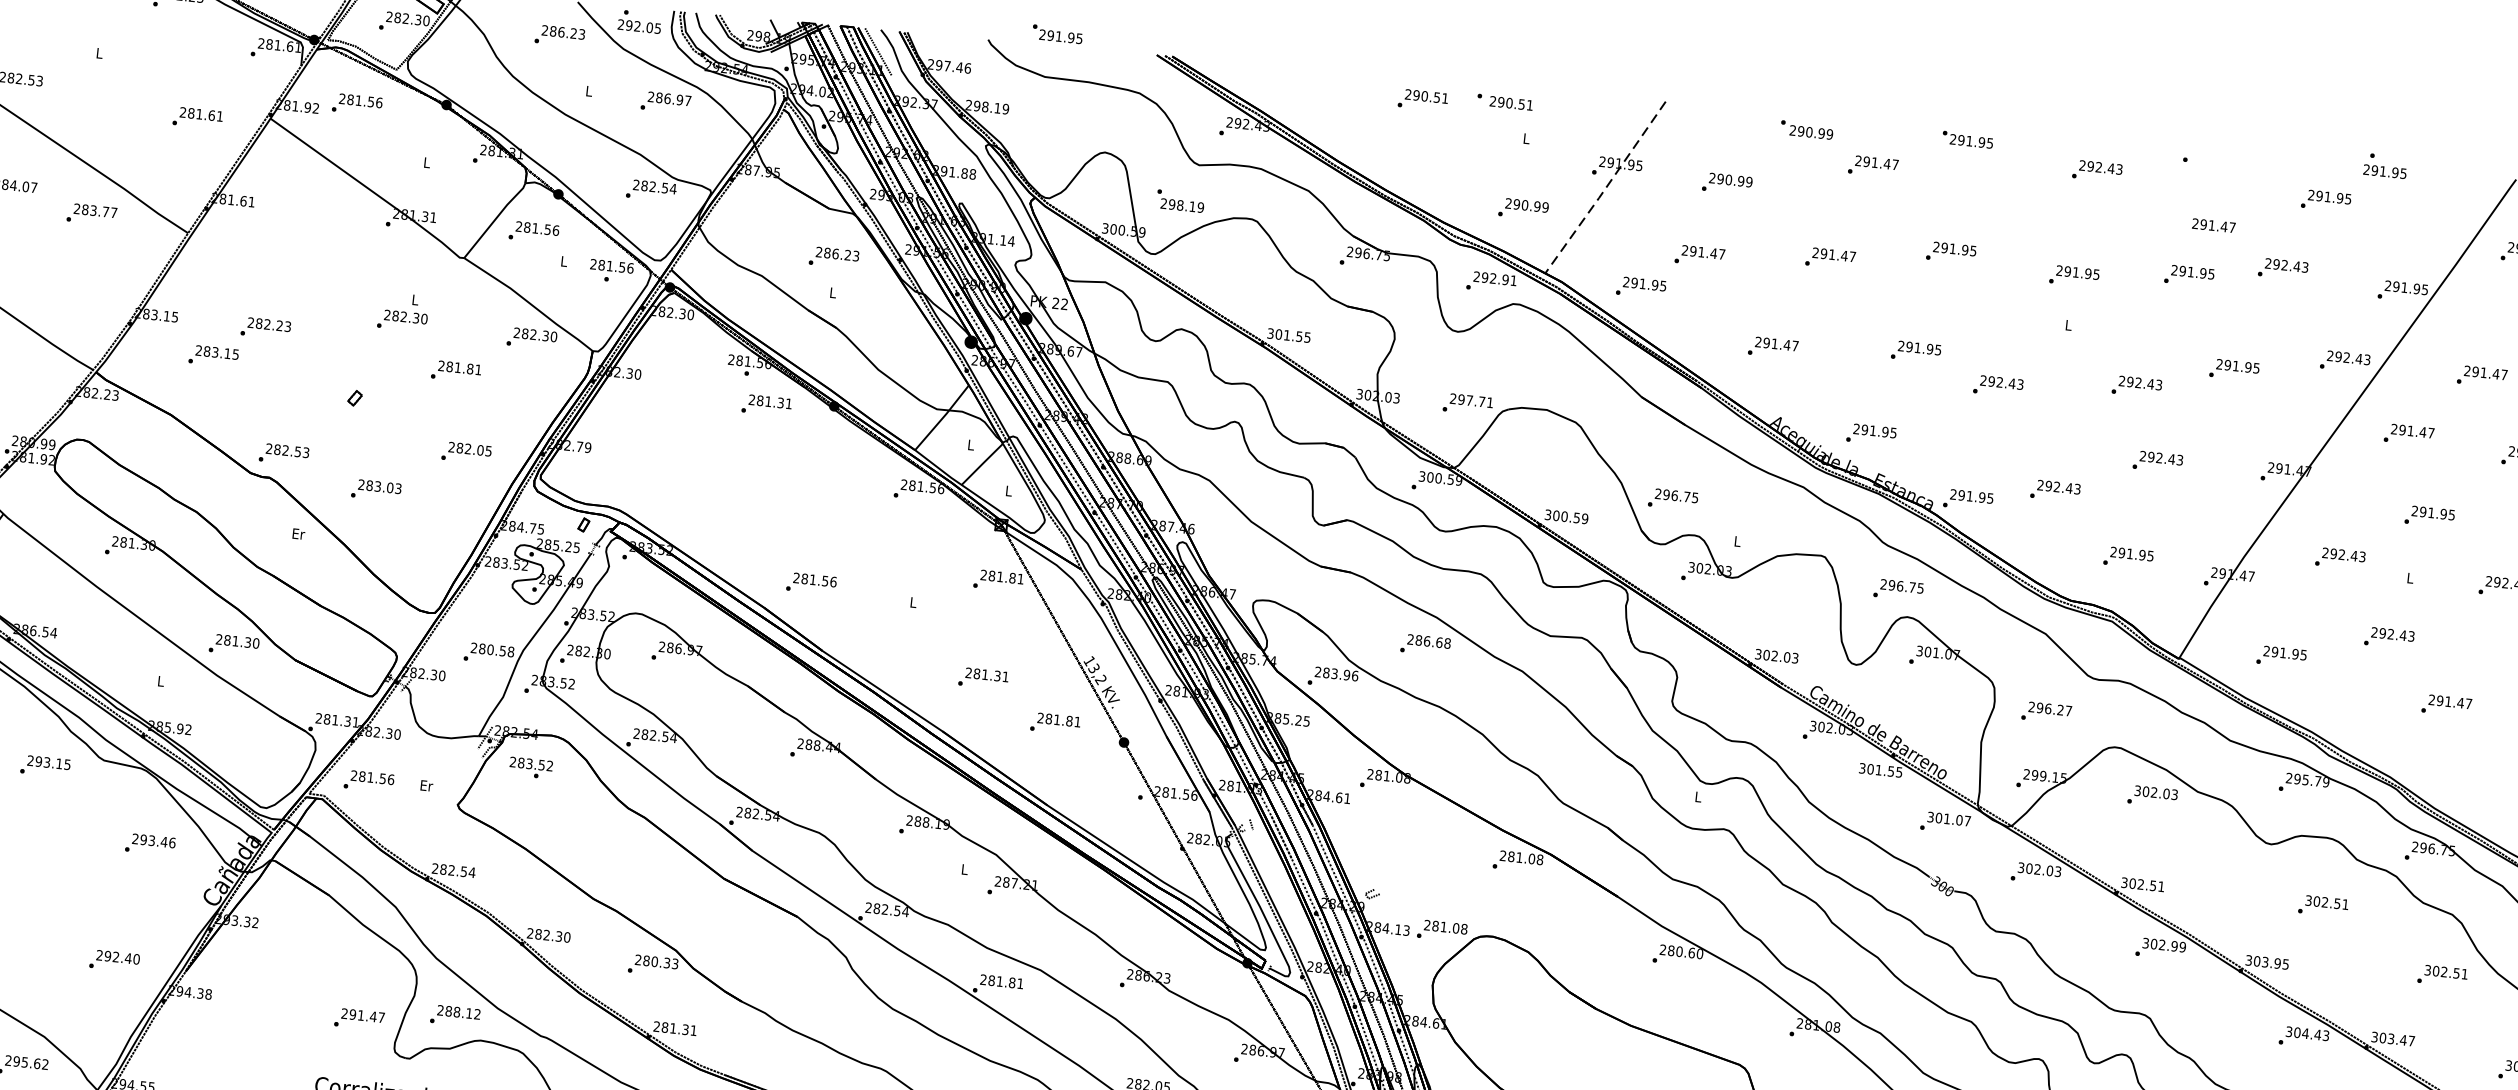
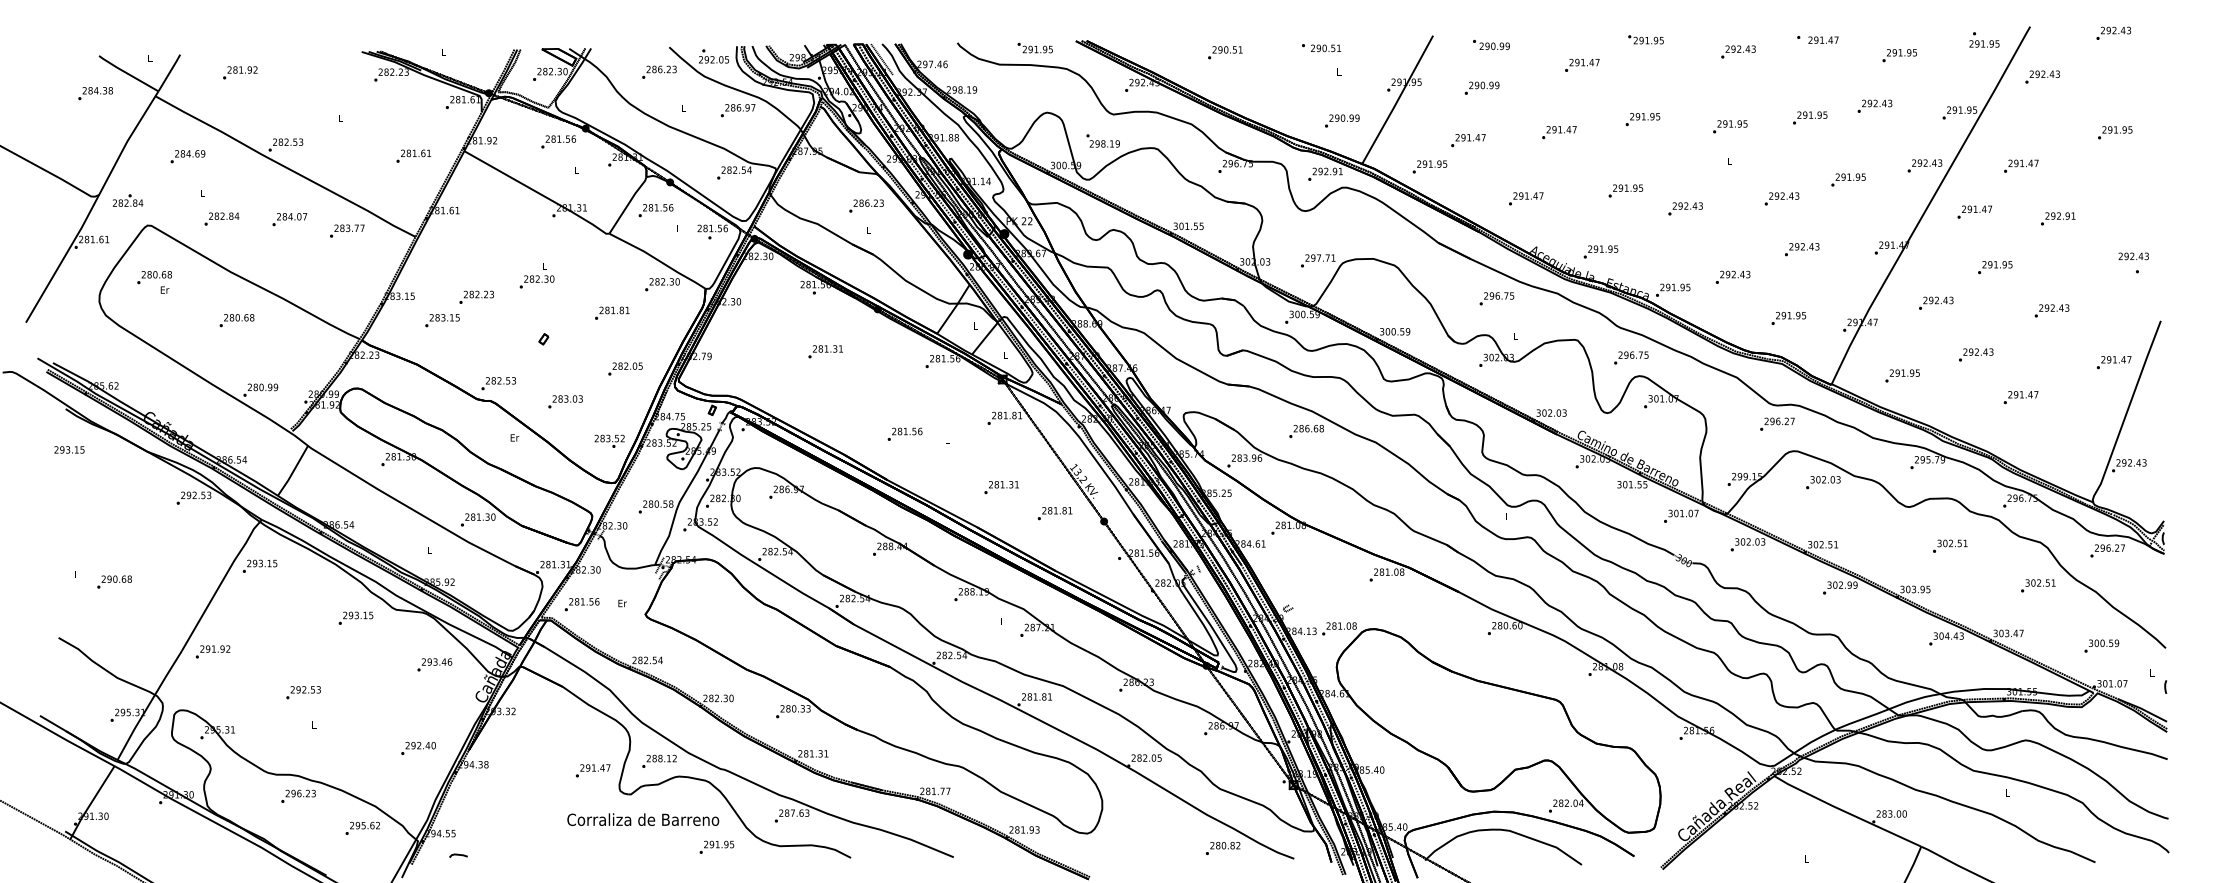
text: (1056, 33) -> (1034, 47), moved
text: (1423, 99) -> (1225, 52), moved
text: (357, 103) -> (558, 141), moved
text: (1807, 129) -> (1491, 44), moved
text: (2385, 165) -> (1984, 39), moved
line: (1605, 188) -> (1397, 100), dashed -> solid
text: (2213, 224) -> (1823, 39), moved
text: (402, 311) -> (536, 275), moved
text: (766, 405) -> (825, 351), moved
text: (1672, 499) -> (1496, 298), moved
text: (810, 582) -> (904, 433), moved
text: (2046, 711) -> (1777, 423), moved
text: (530, 766) -> (609, 440), moved

